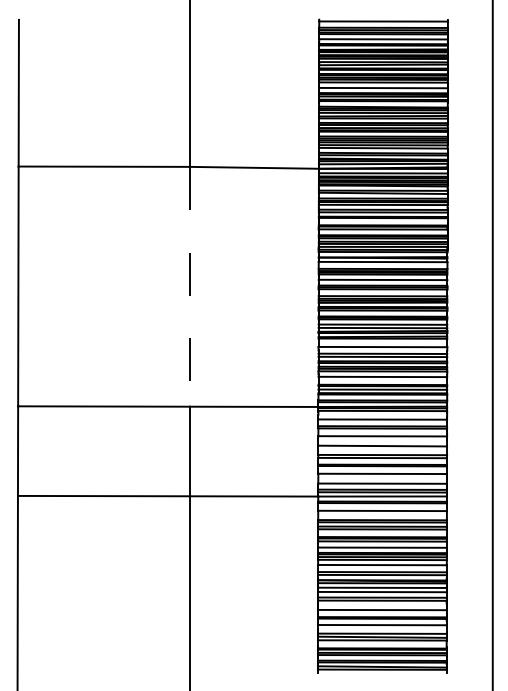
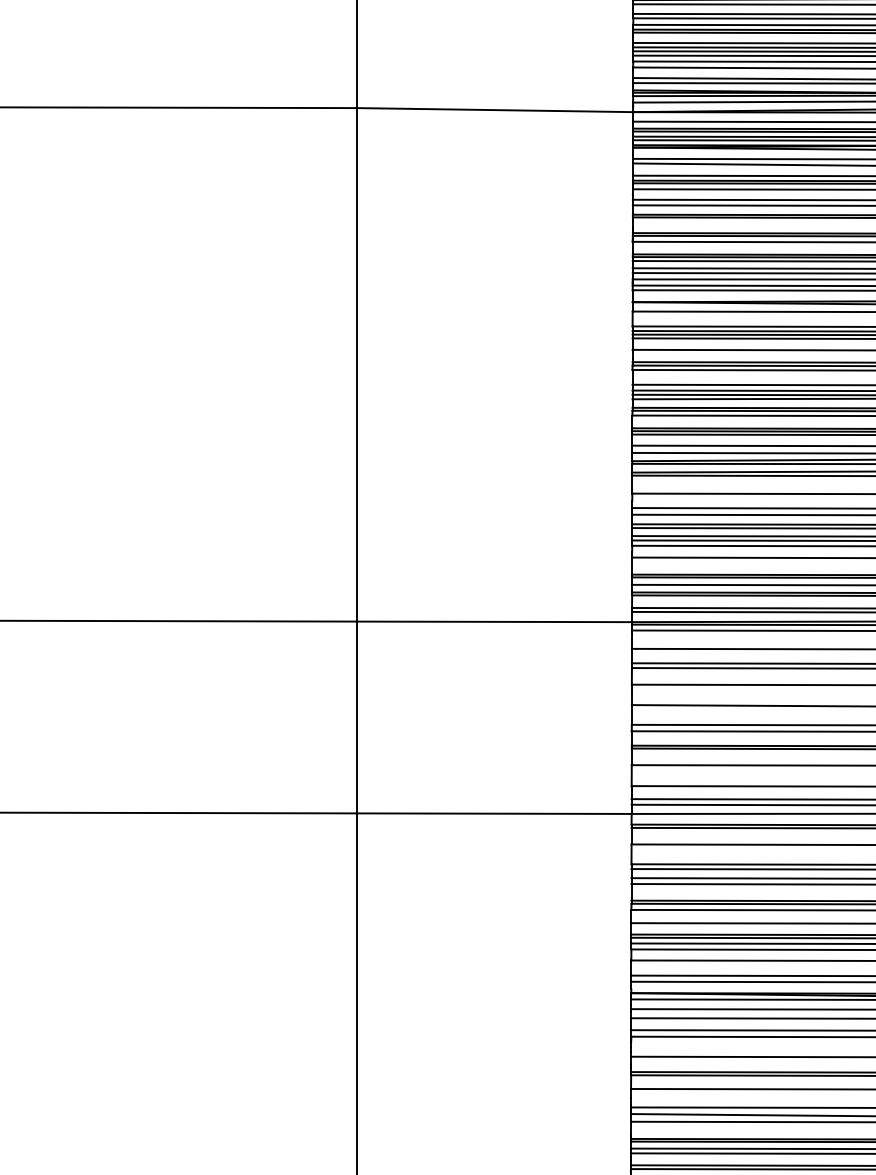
line: (189, 286) -> (355, 364), dashed -> solid

